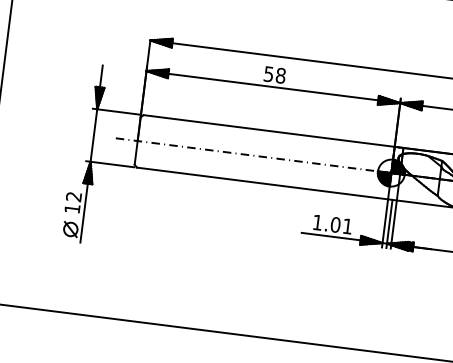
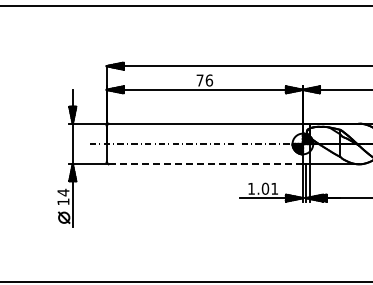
text: (274, 74) -> (204, 80), 58 -> 76
line: (263, 183) -> (206, 164), solid -> dashed
text: (74, 196) -> (63, 192), 12 -> 14

